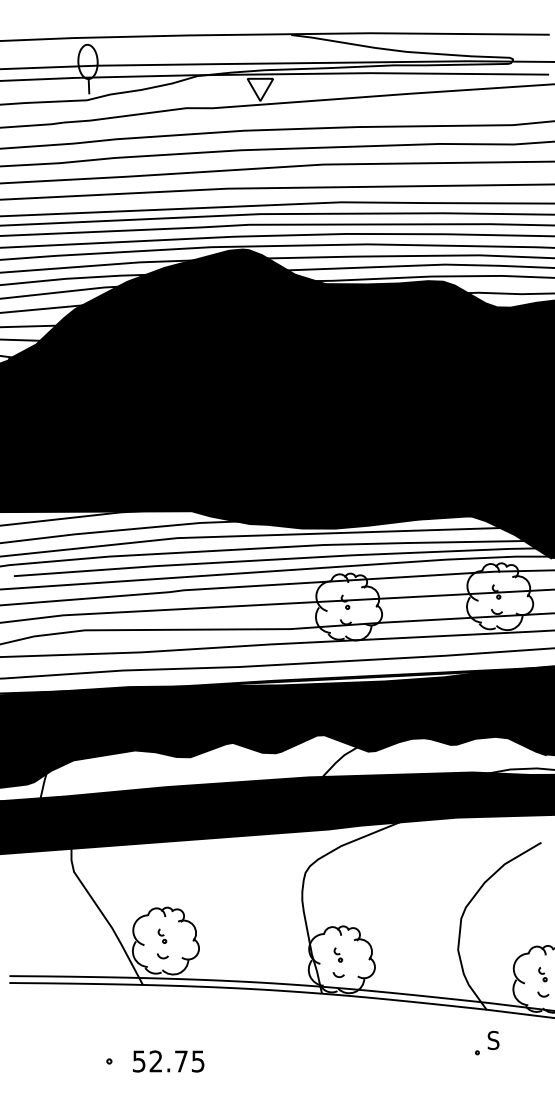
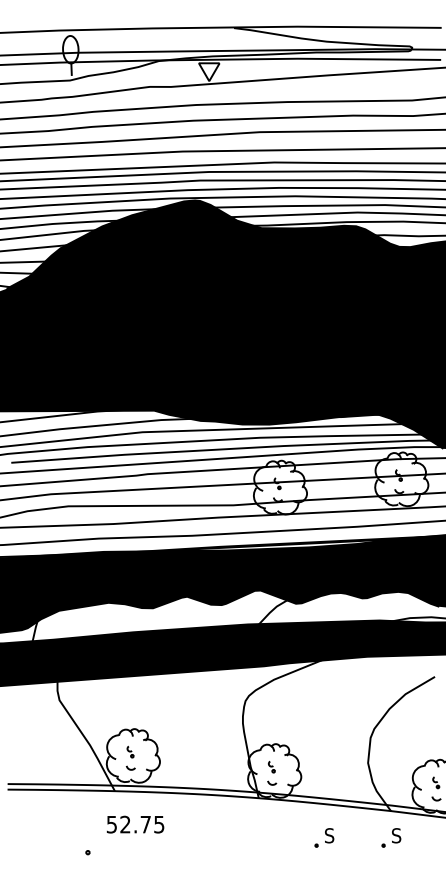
part: (403, 1042) -> (324, 837), added
text: (168, 1061) -> (135, 824), moved

